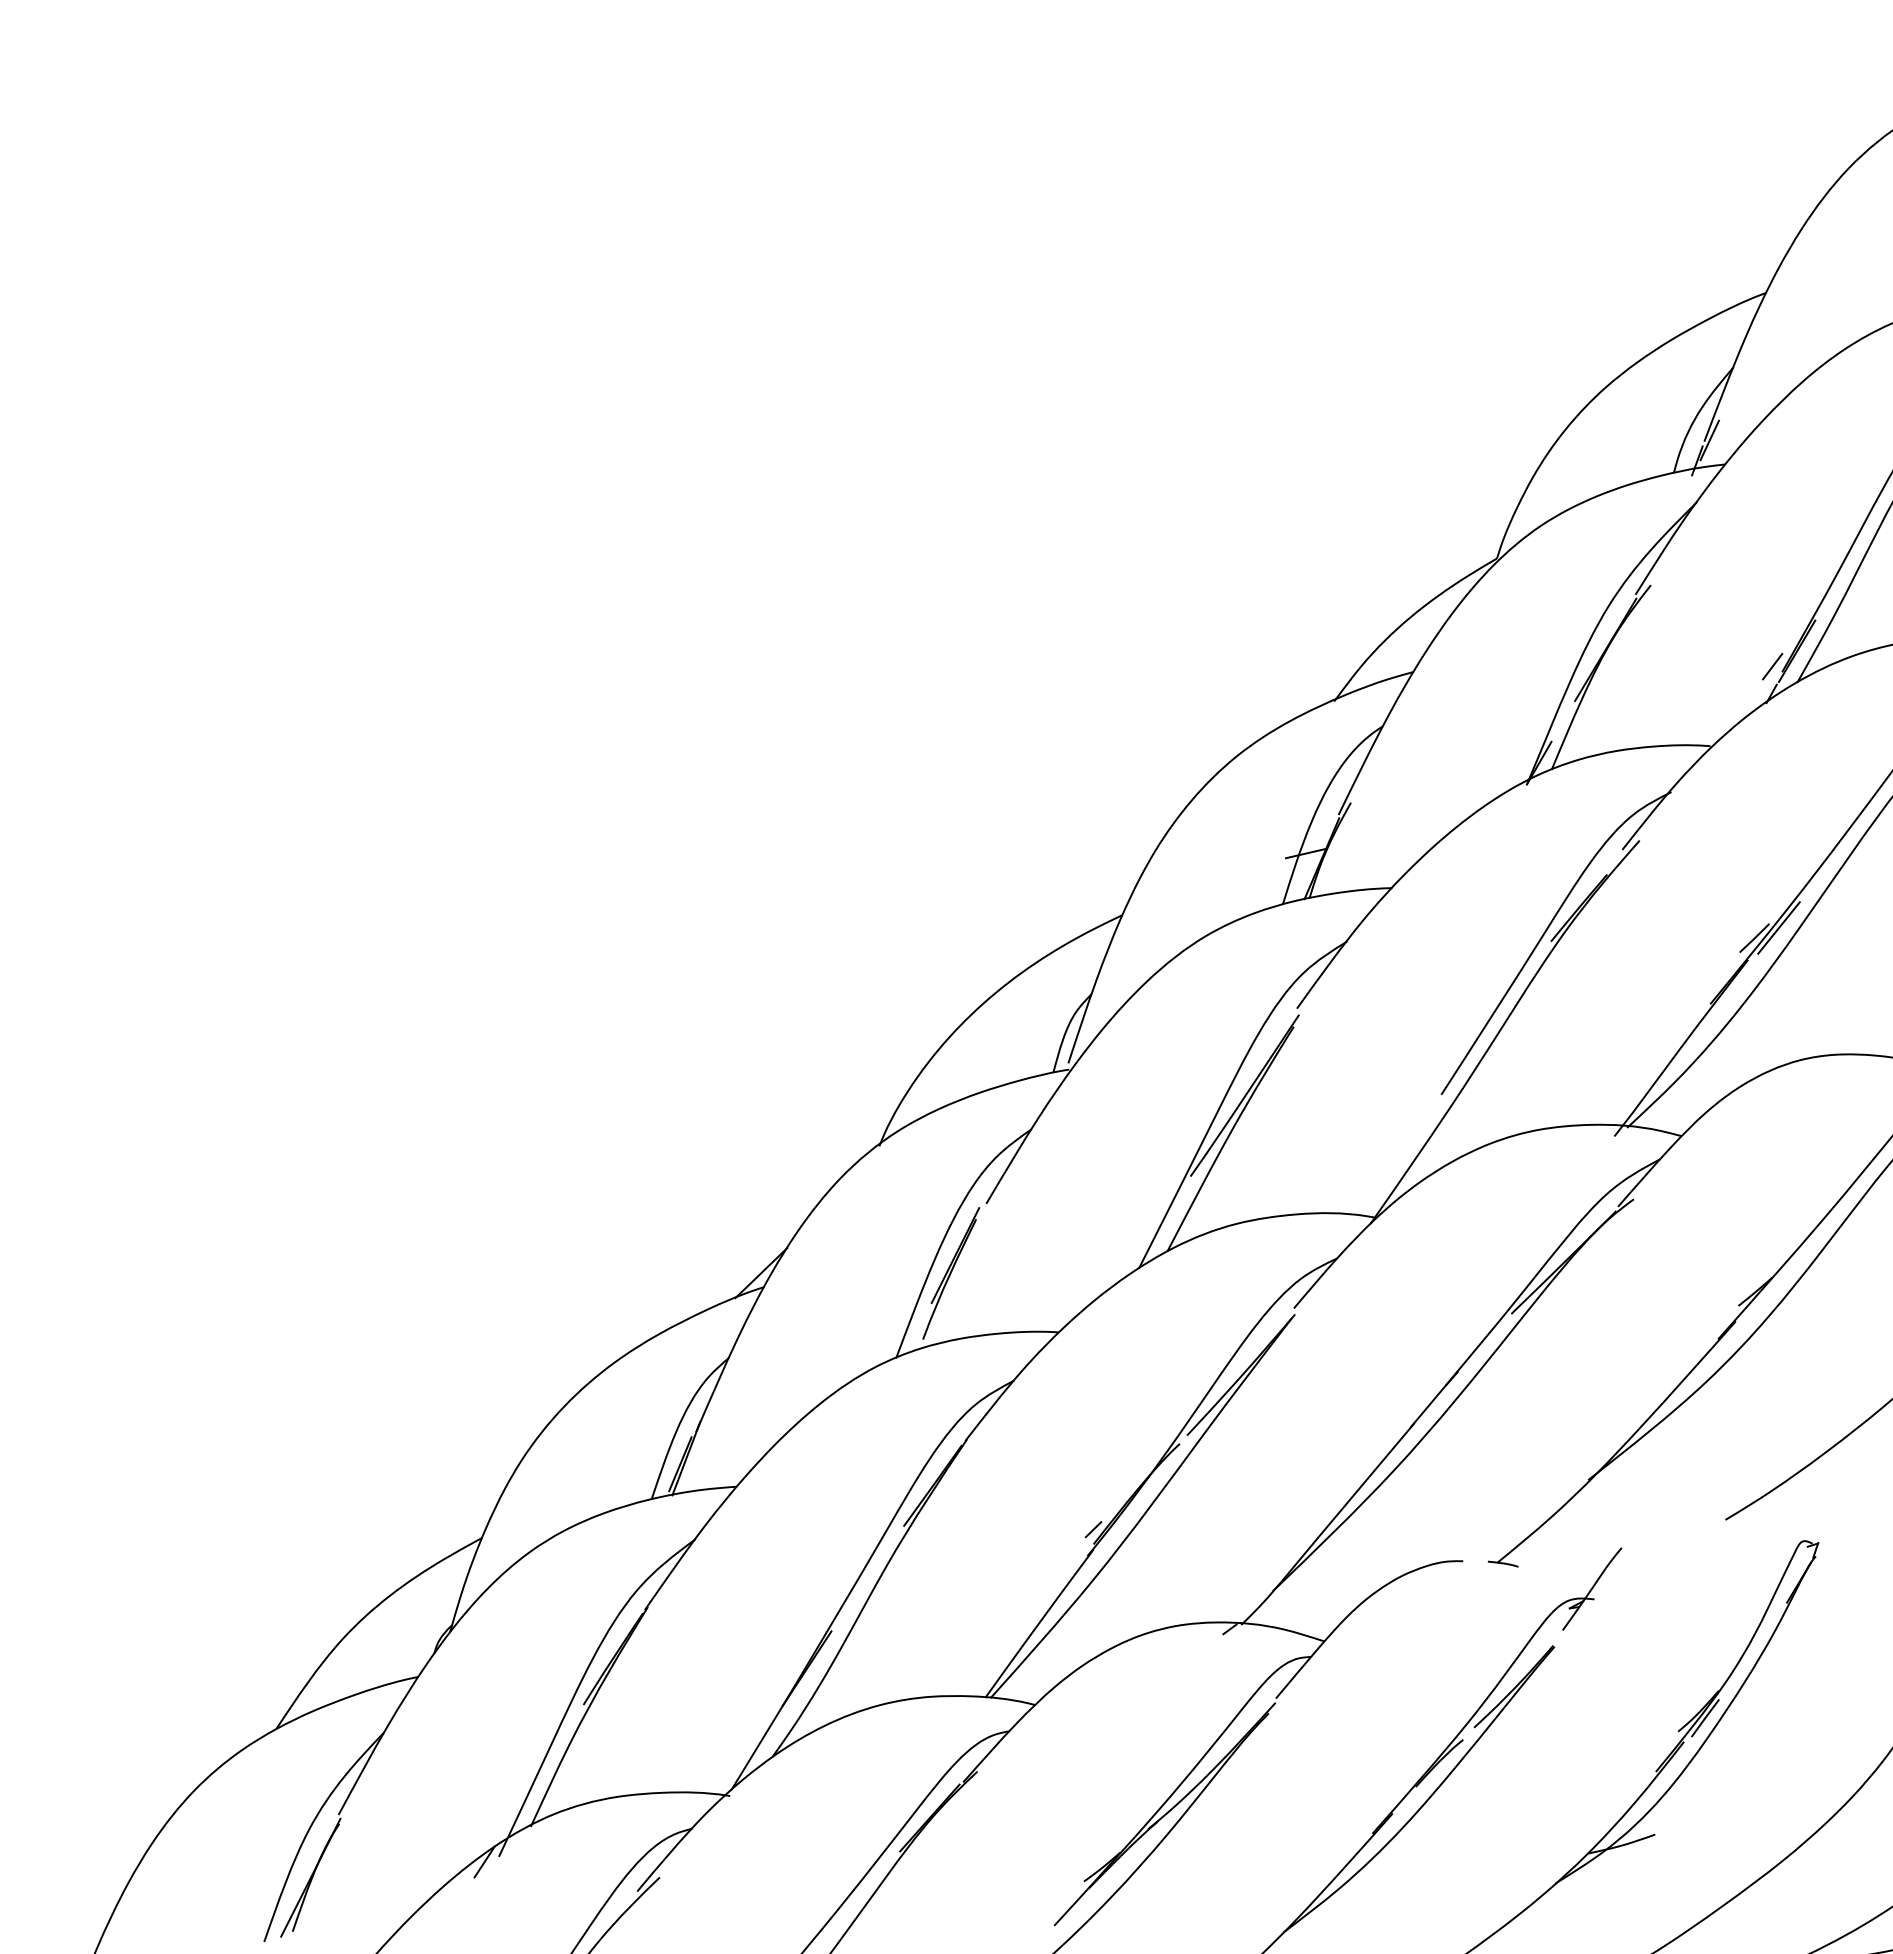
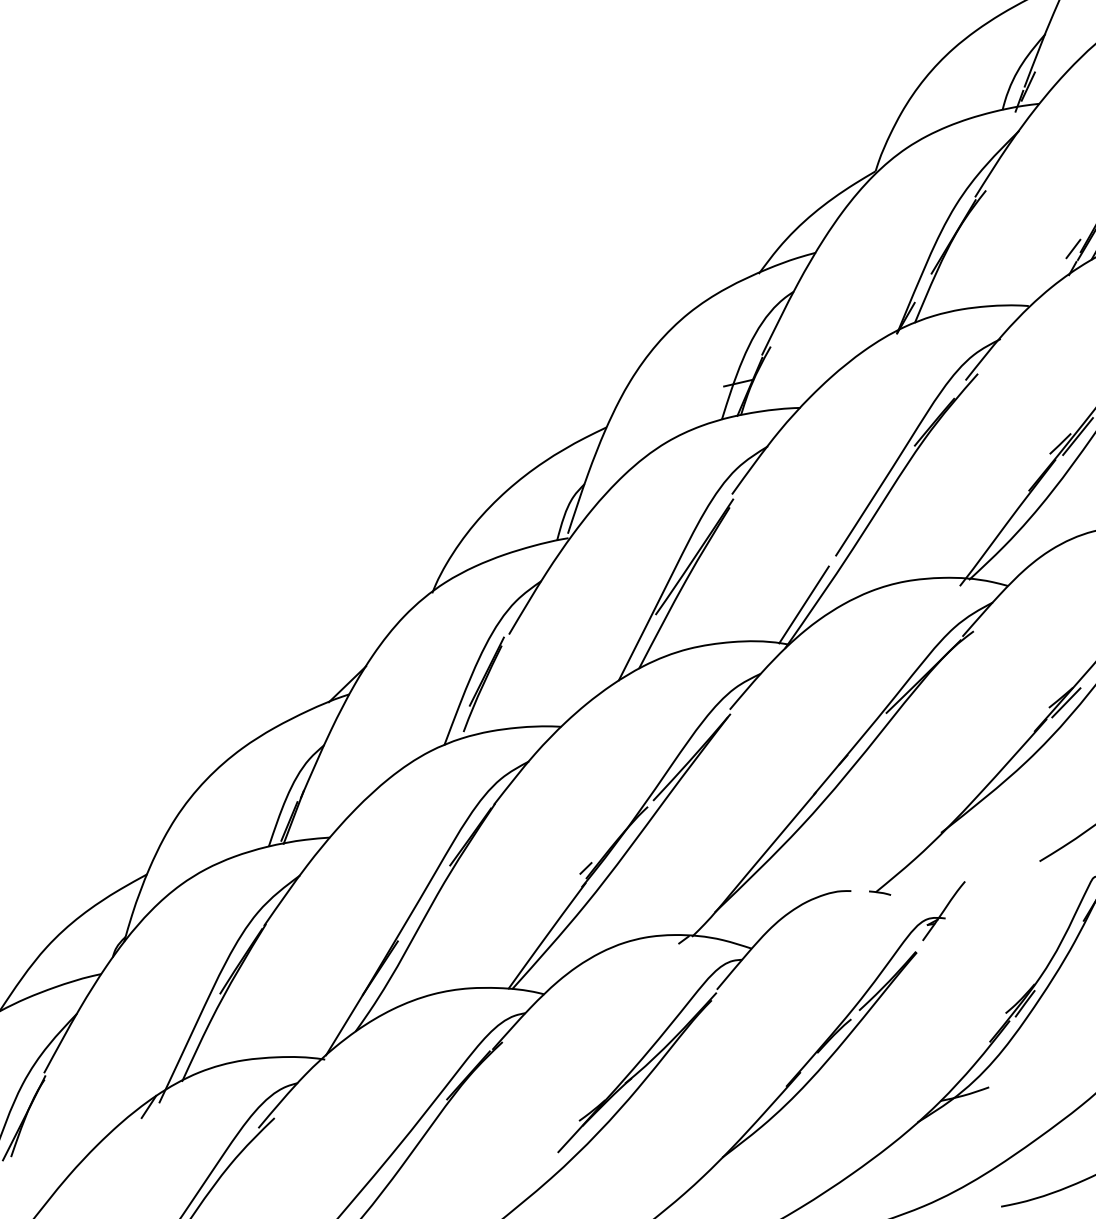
line: (1396, 1162) -> (803, 604), added
line: (1762, 1298) -> (1066, 702), added

